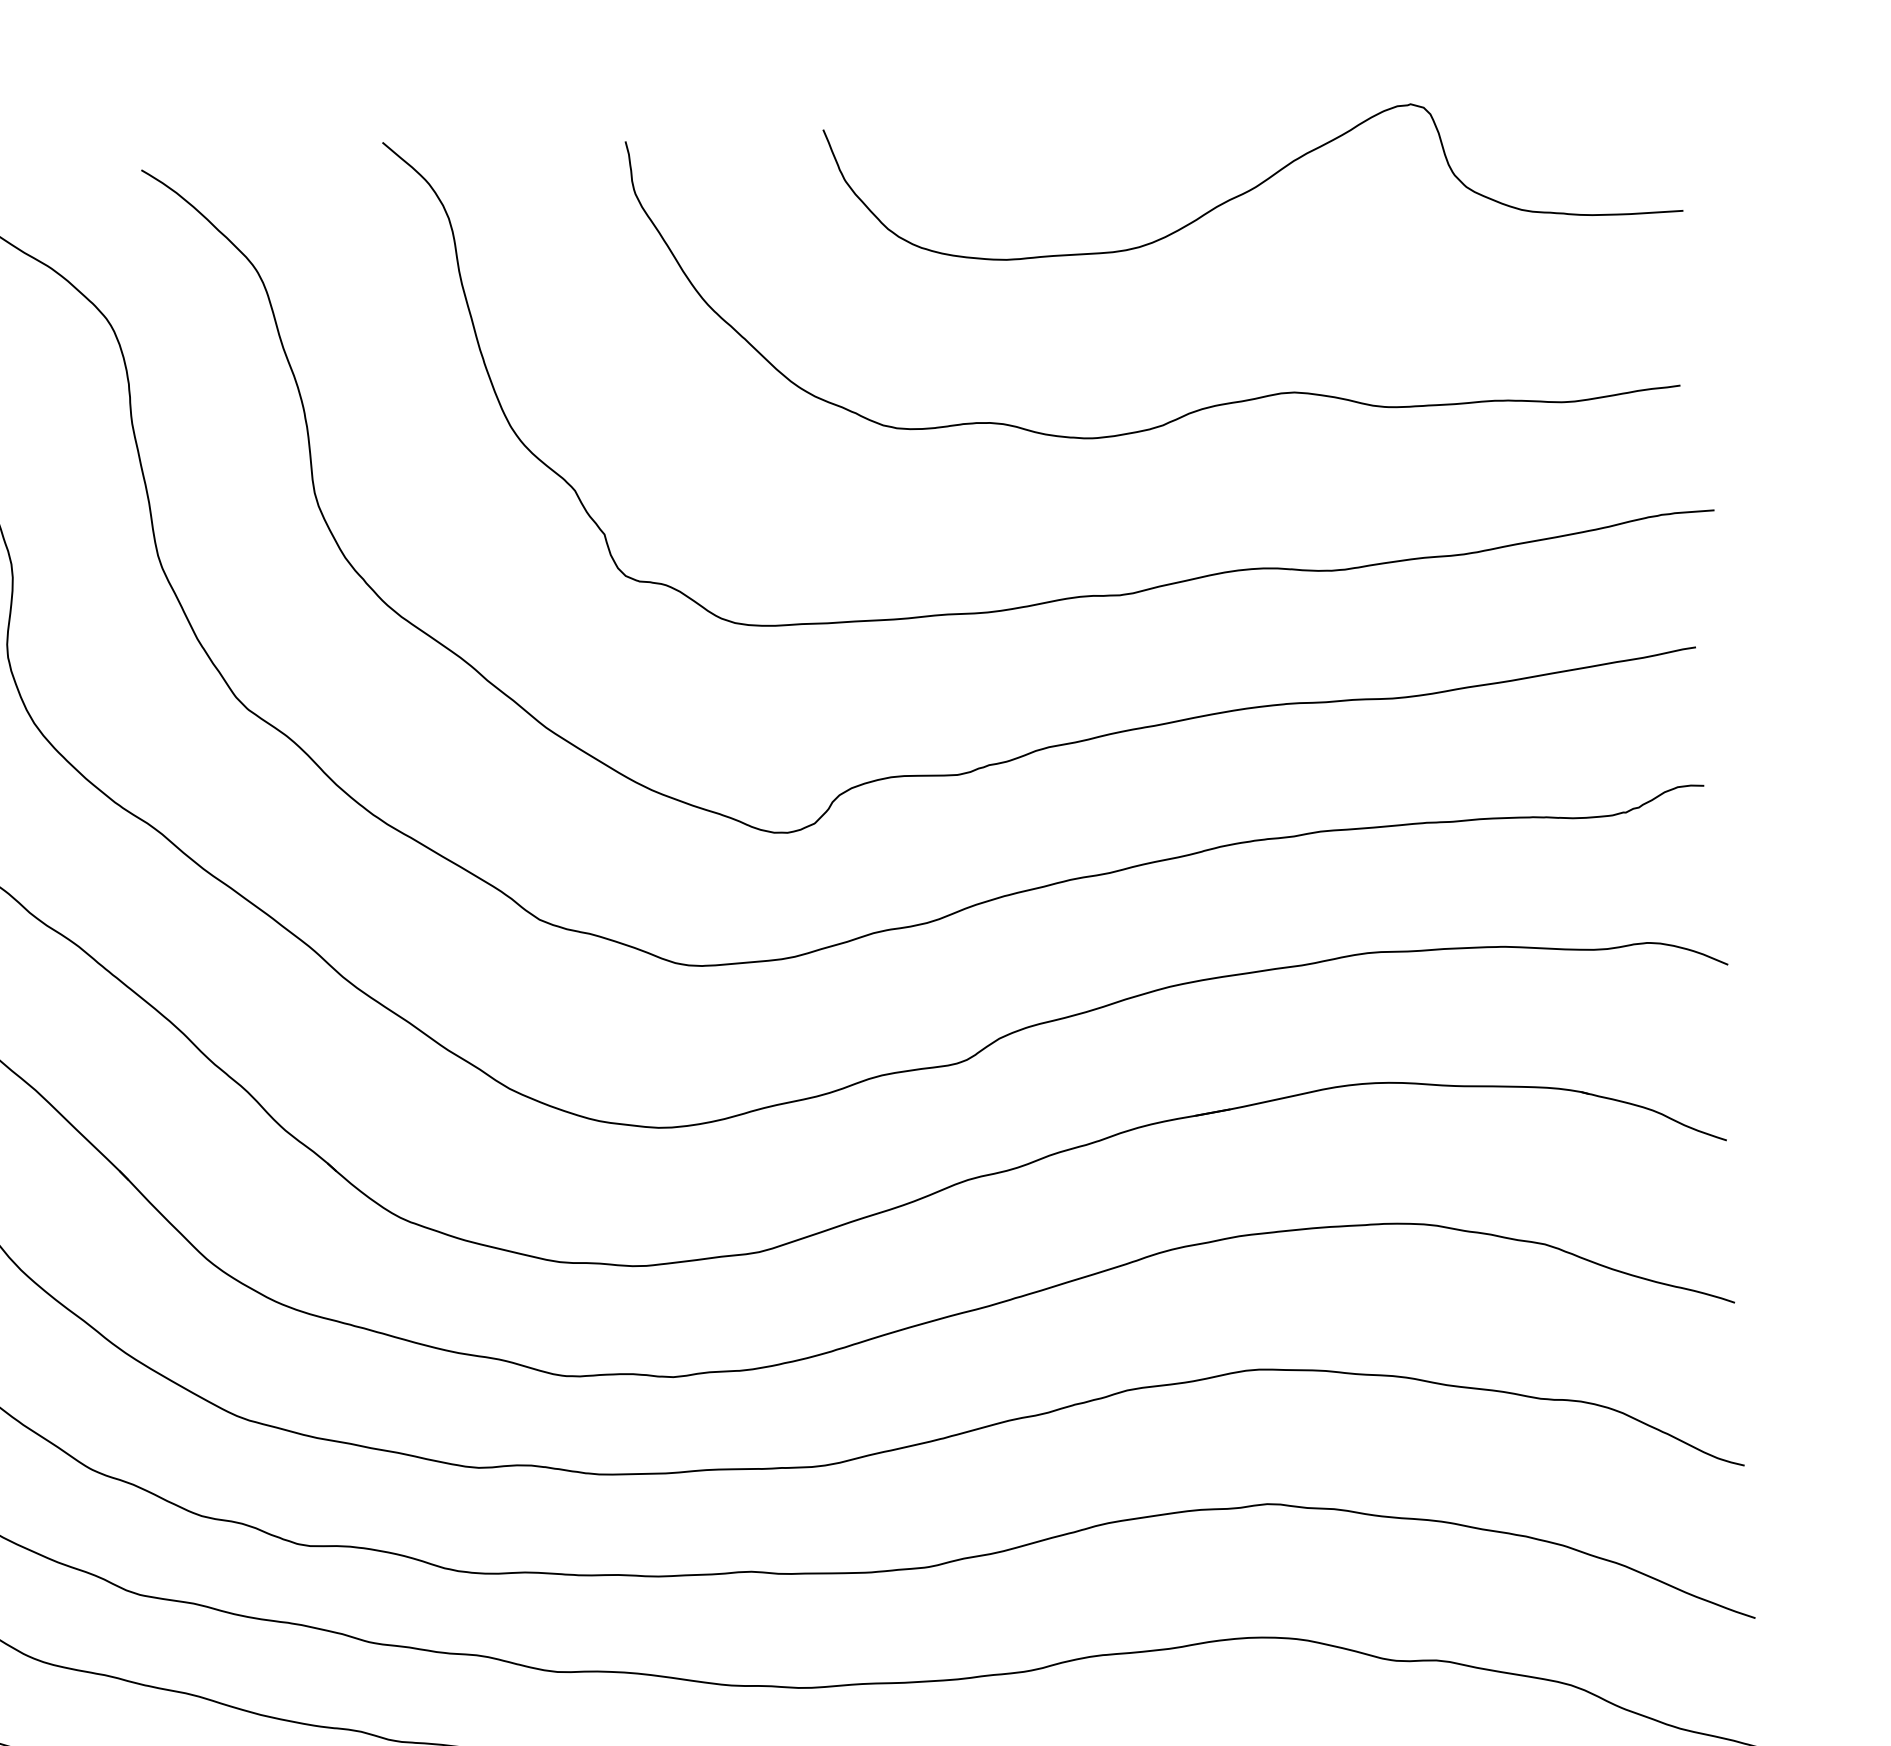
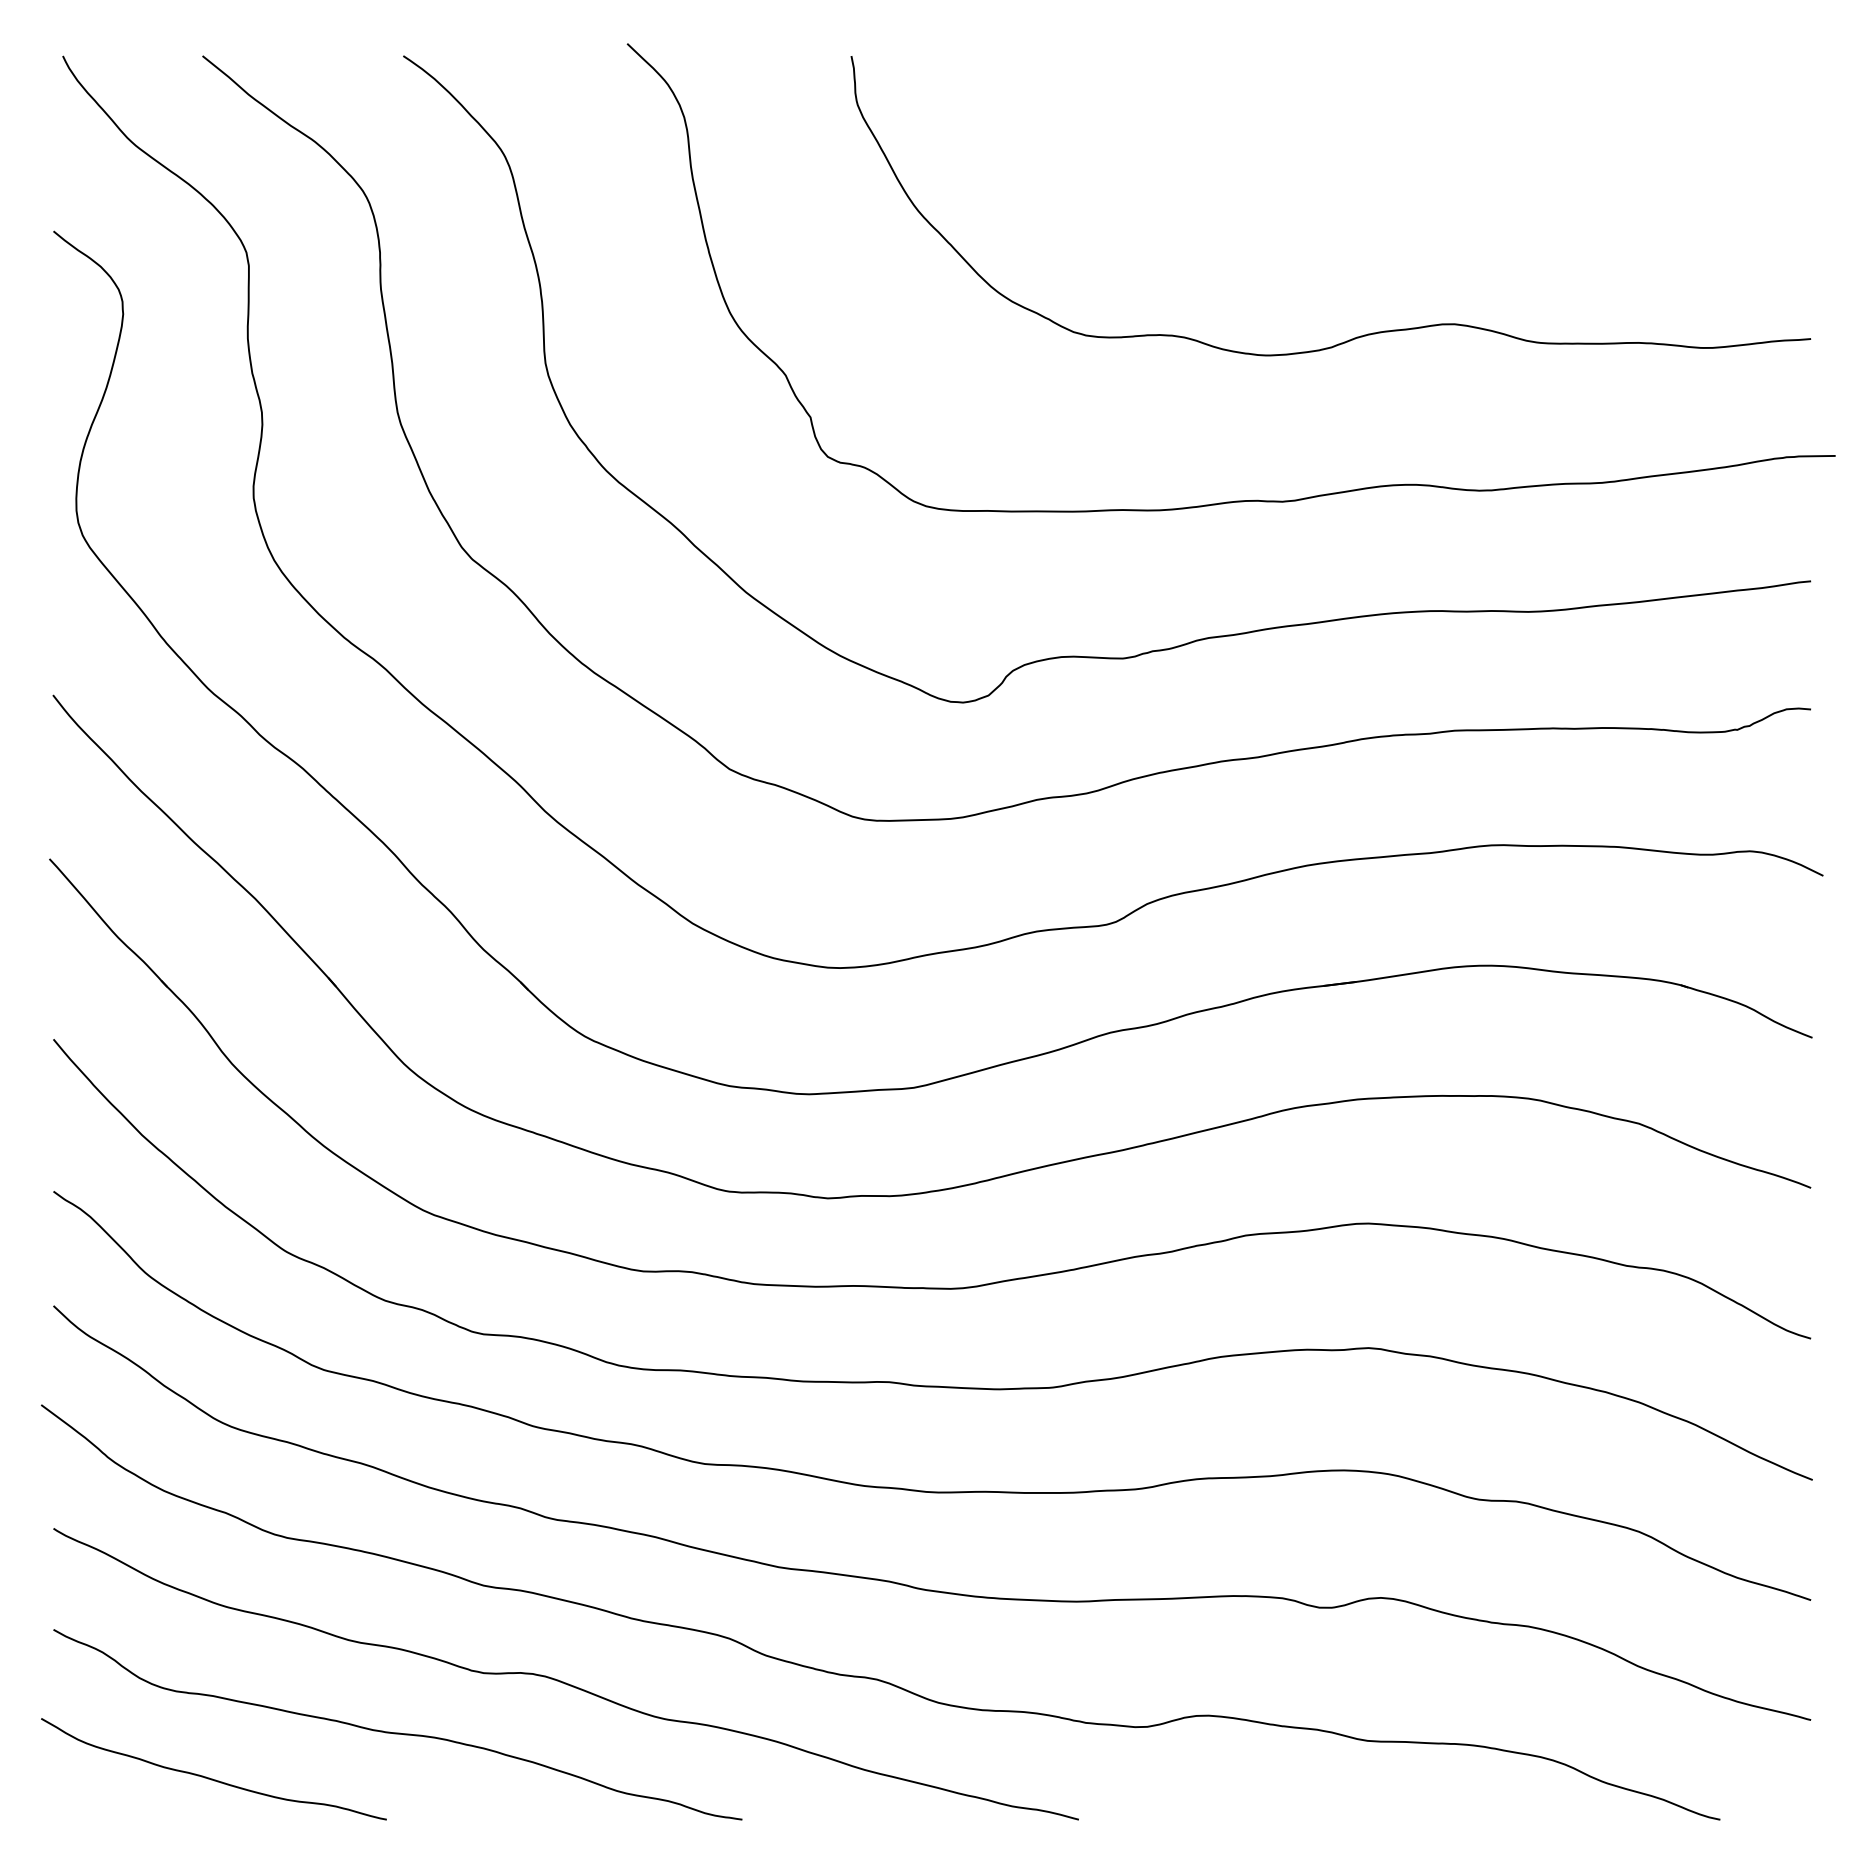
curve: (1259, 183) -> (1433, 129), removed

